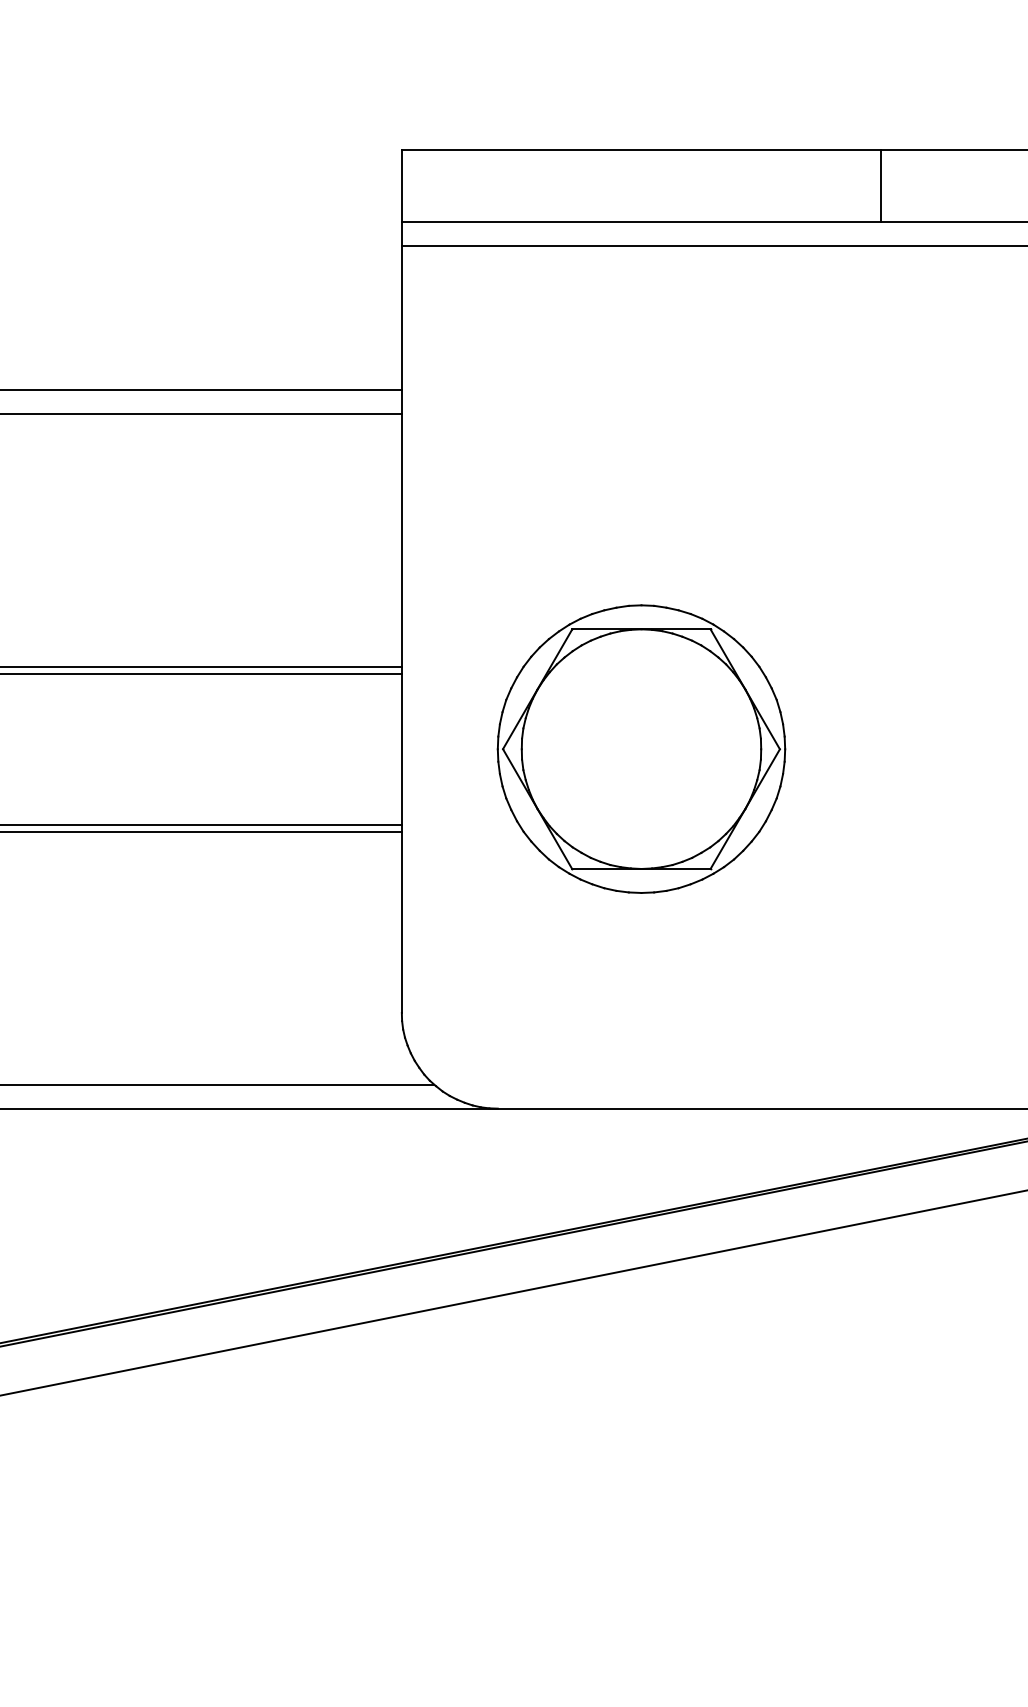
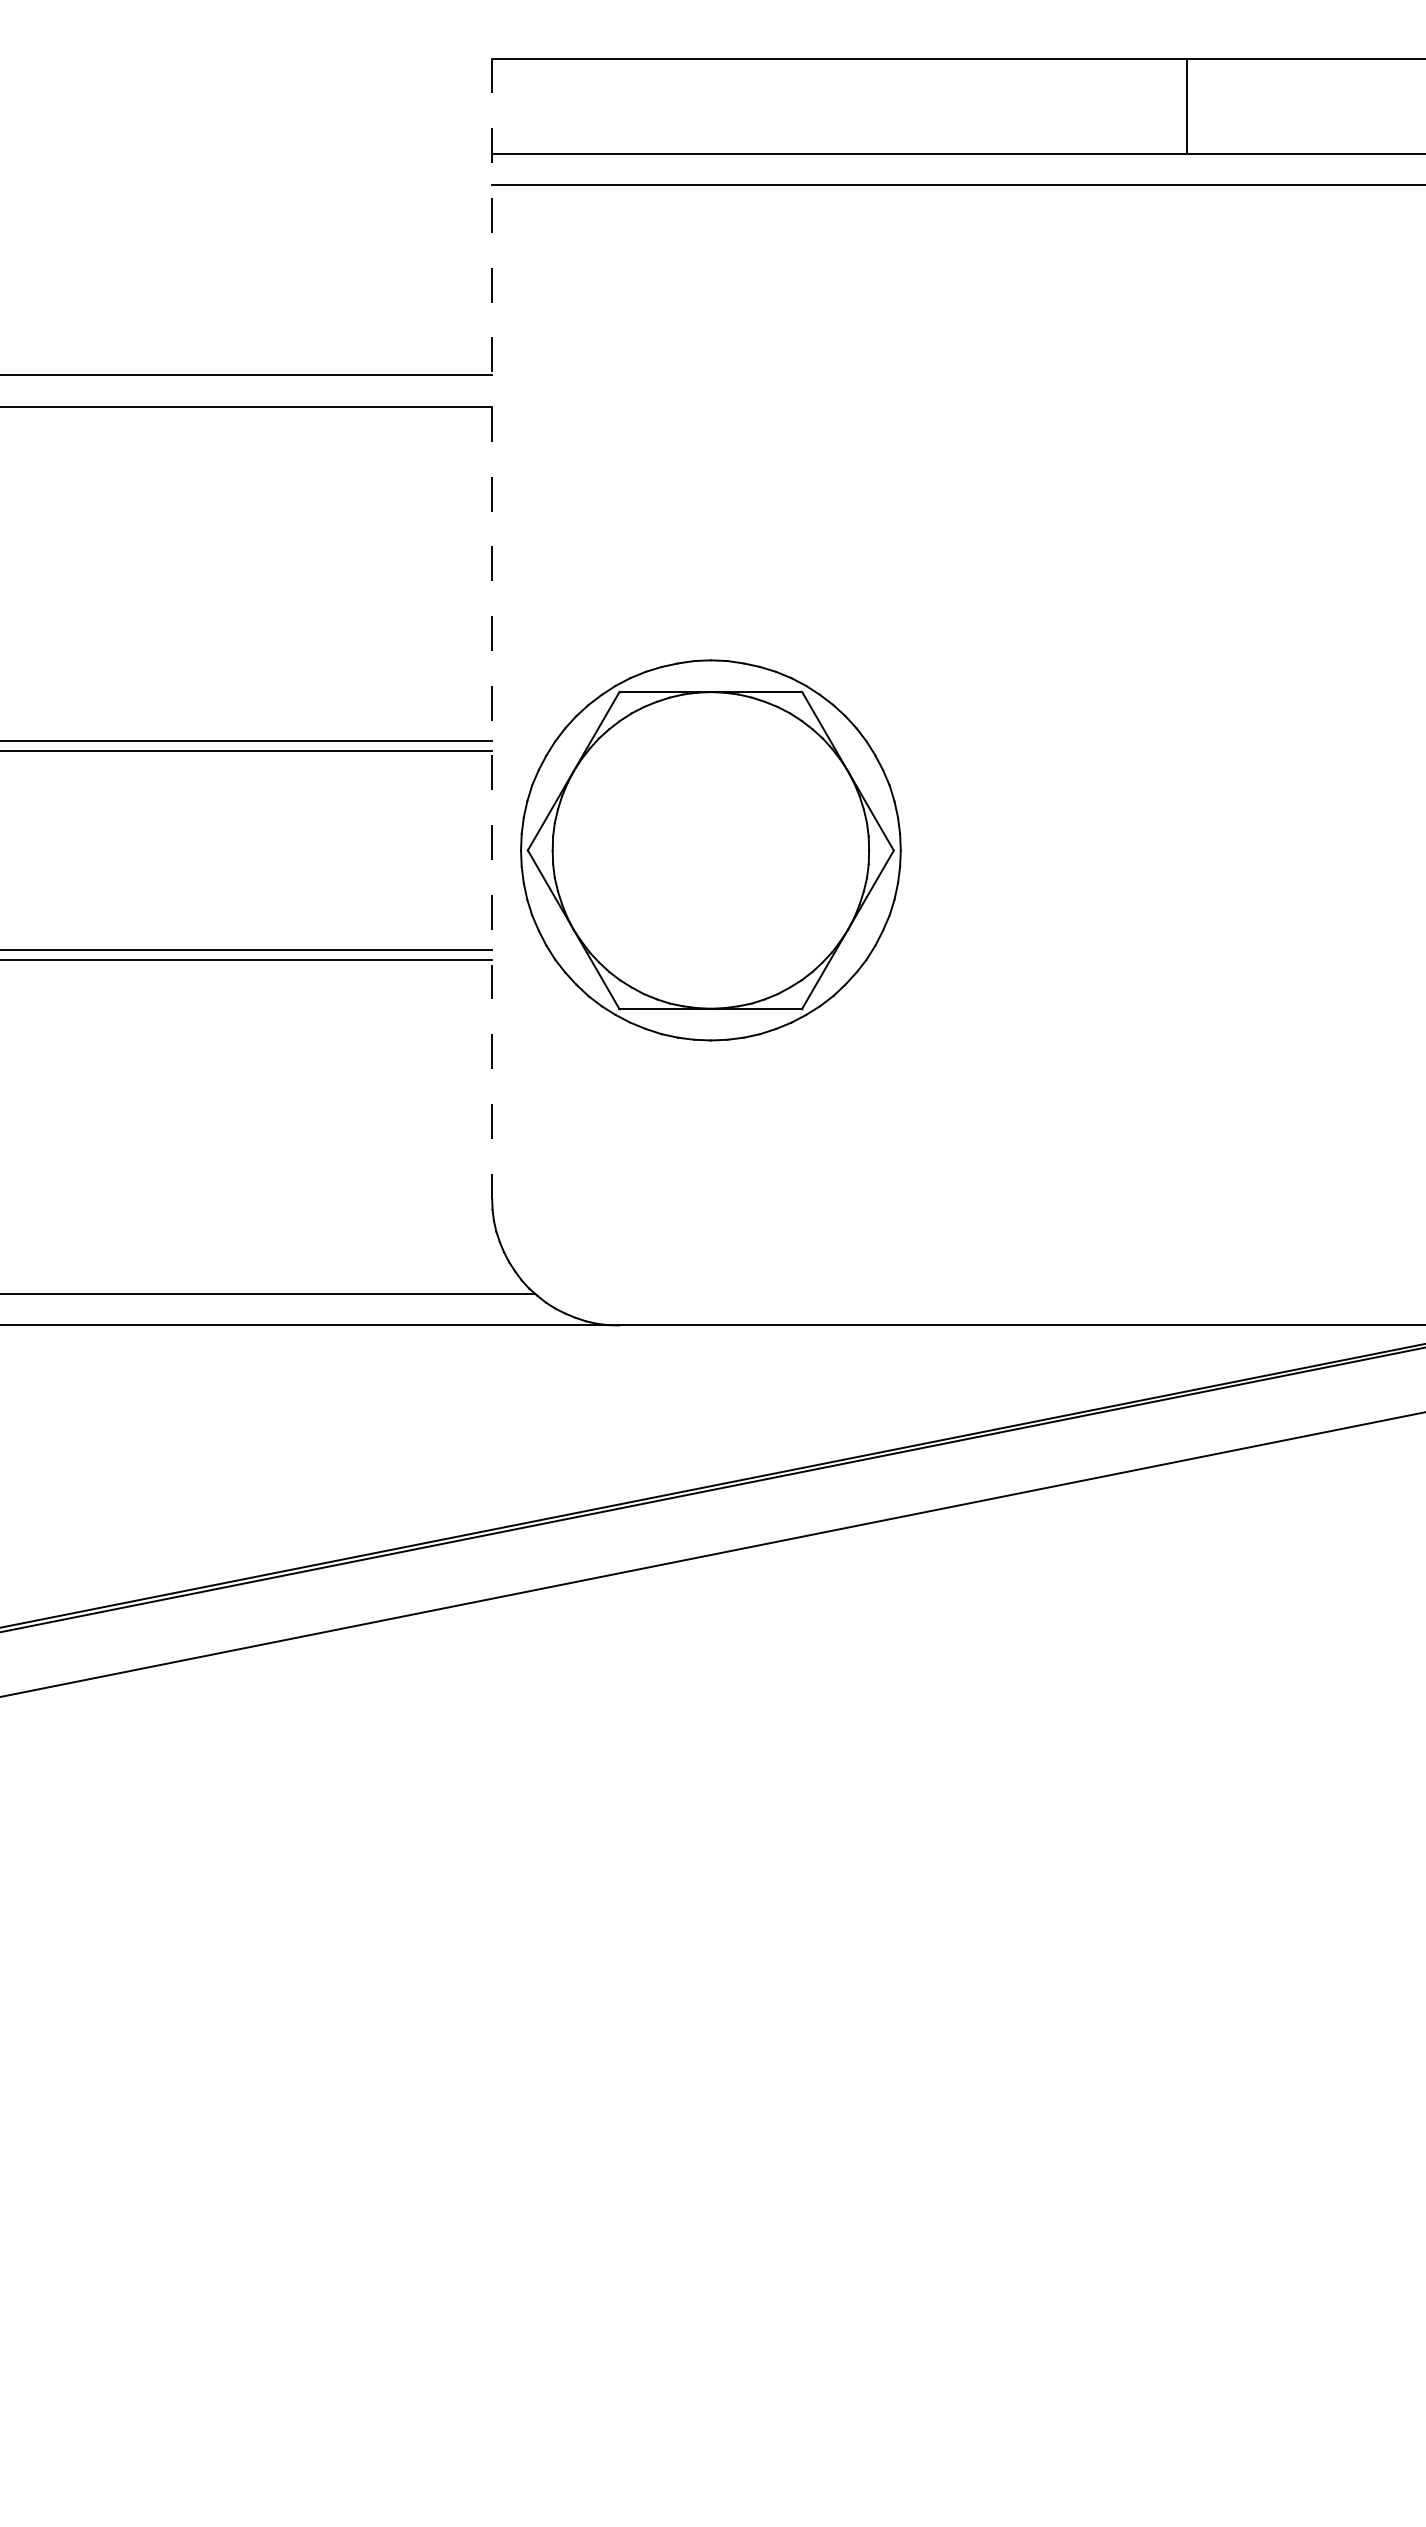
line: (881, 185) -> (1186, 105), moved
line: (402, 581) -> (492, 629), solid -> dashed
part: (641, 749) -> (710, 850), moved

